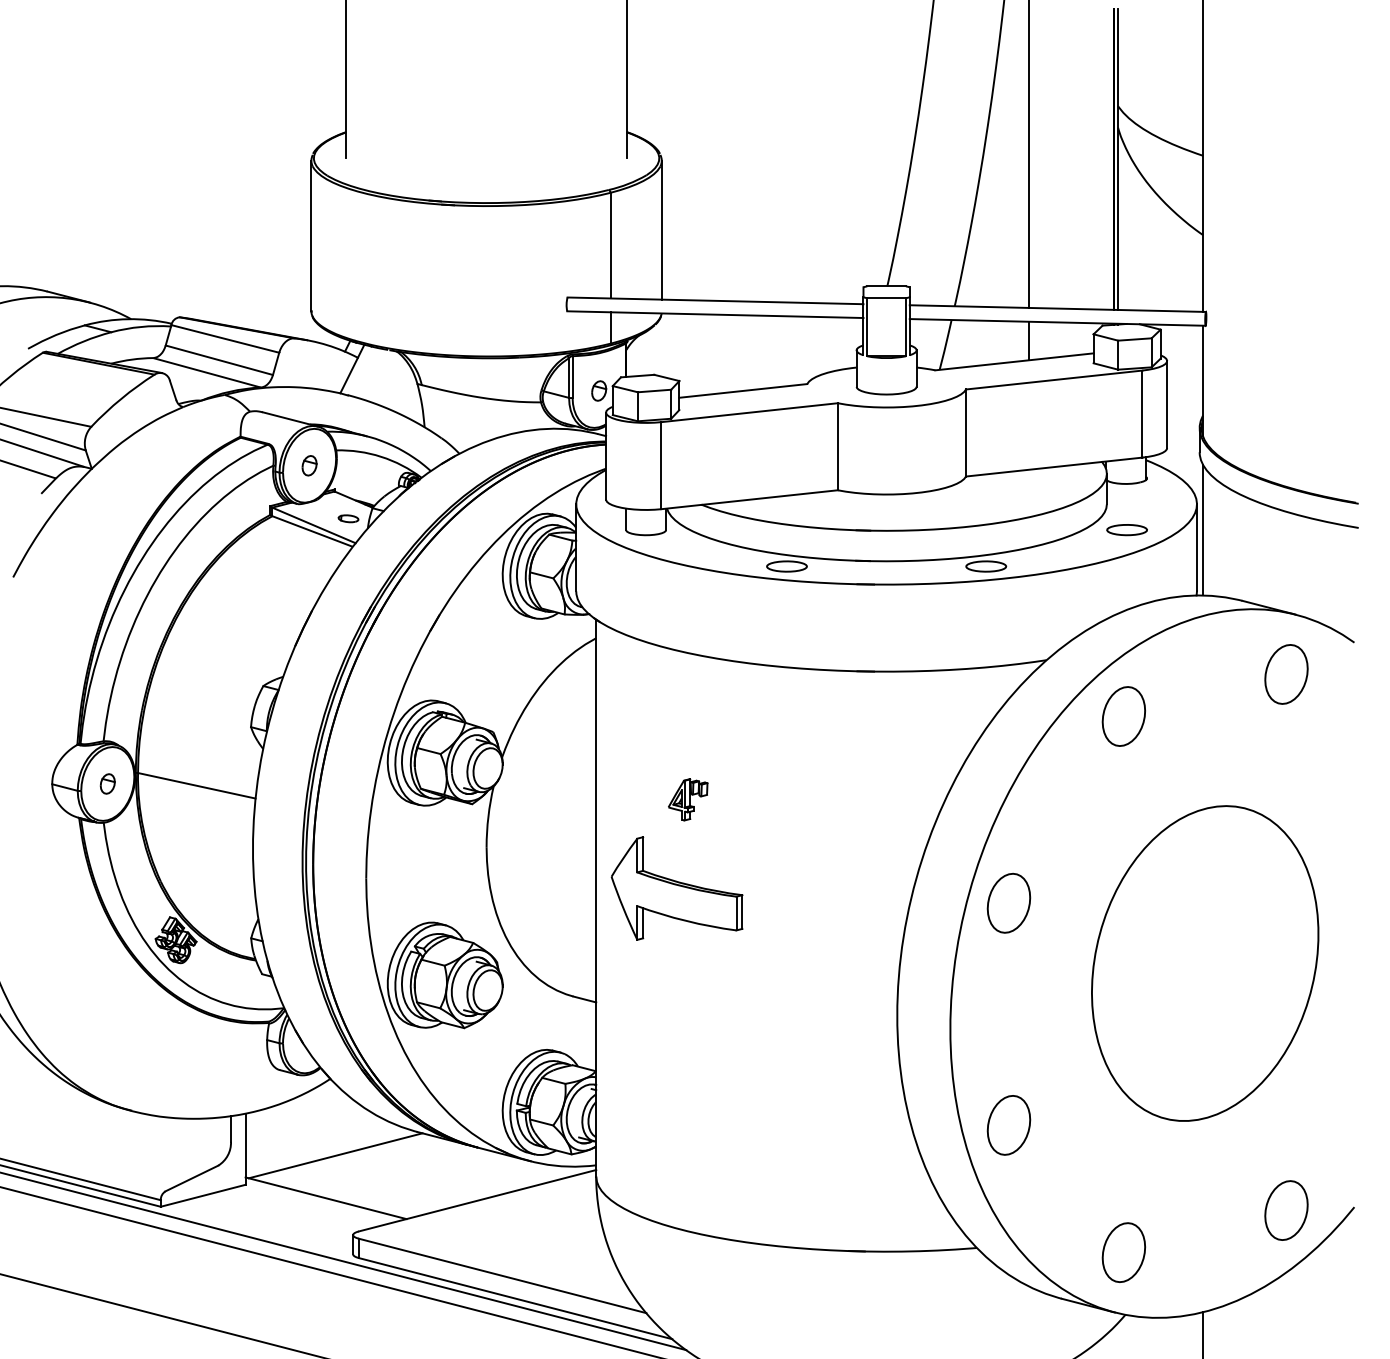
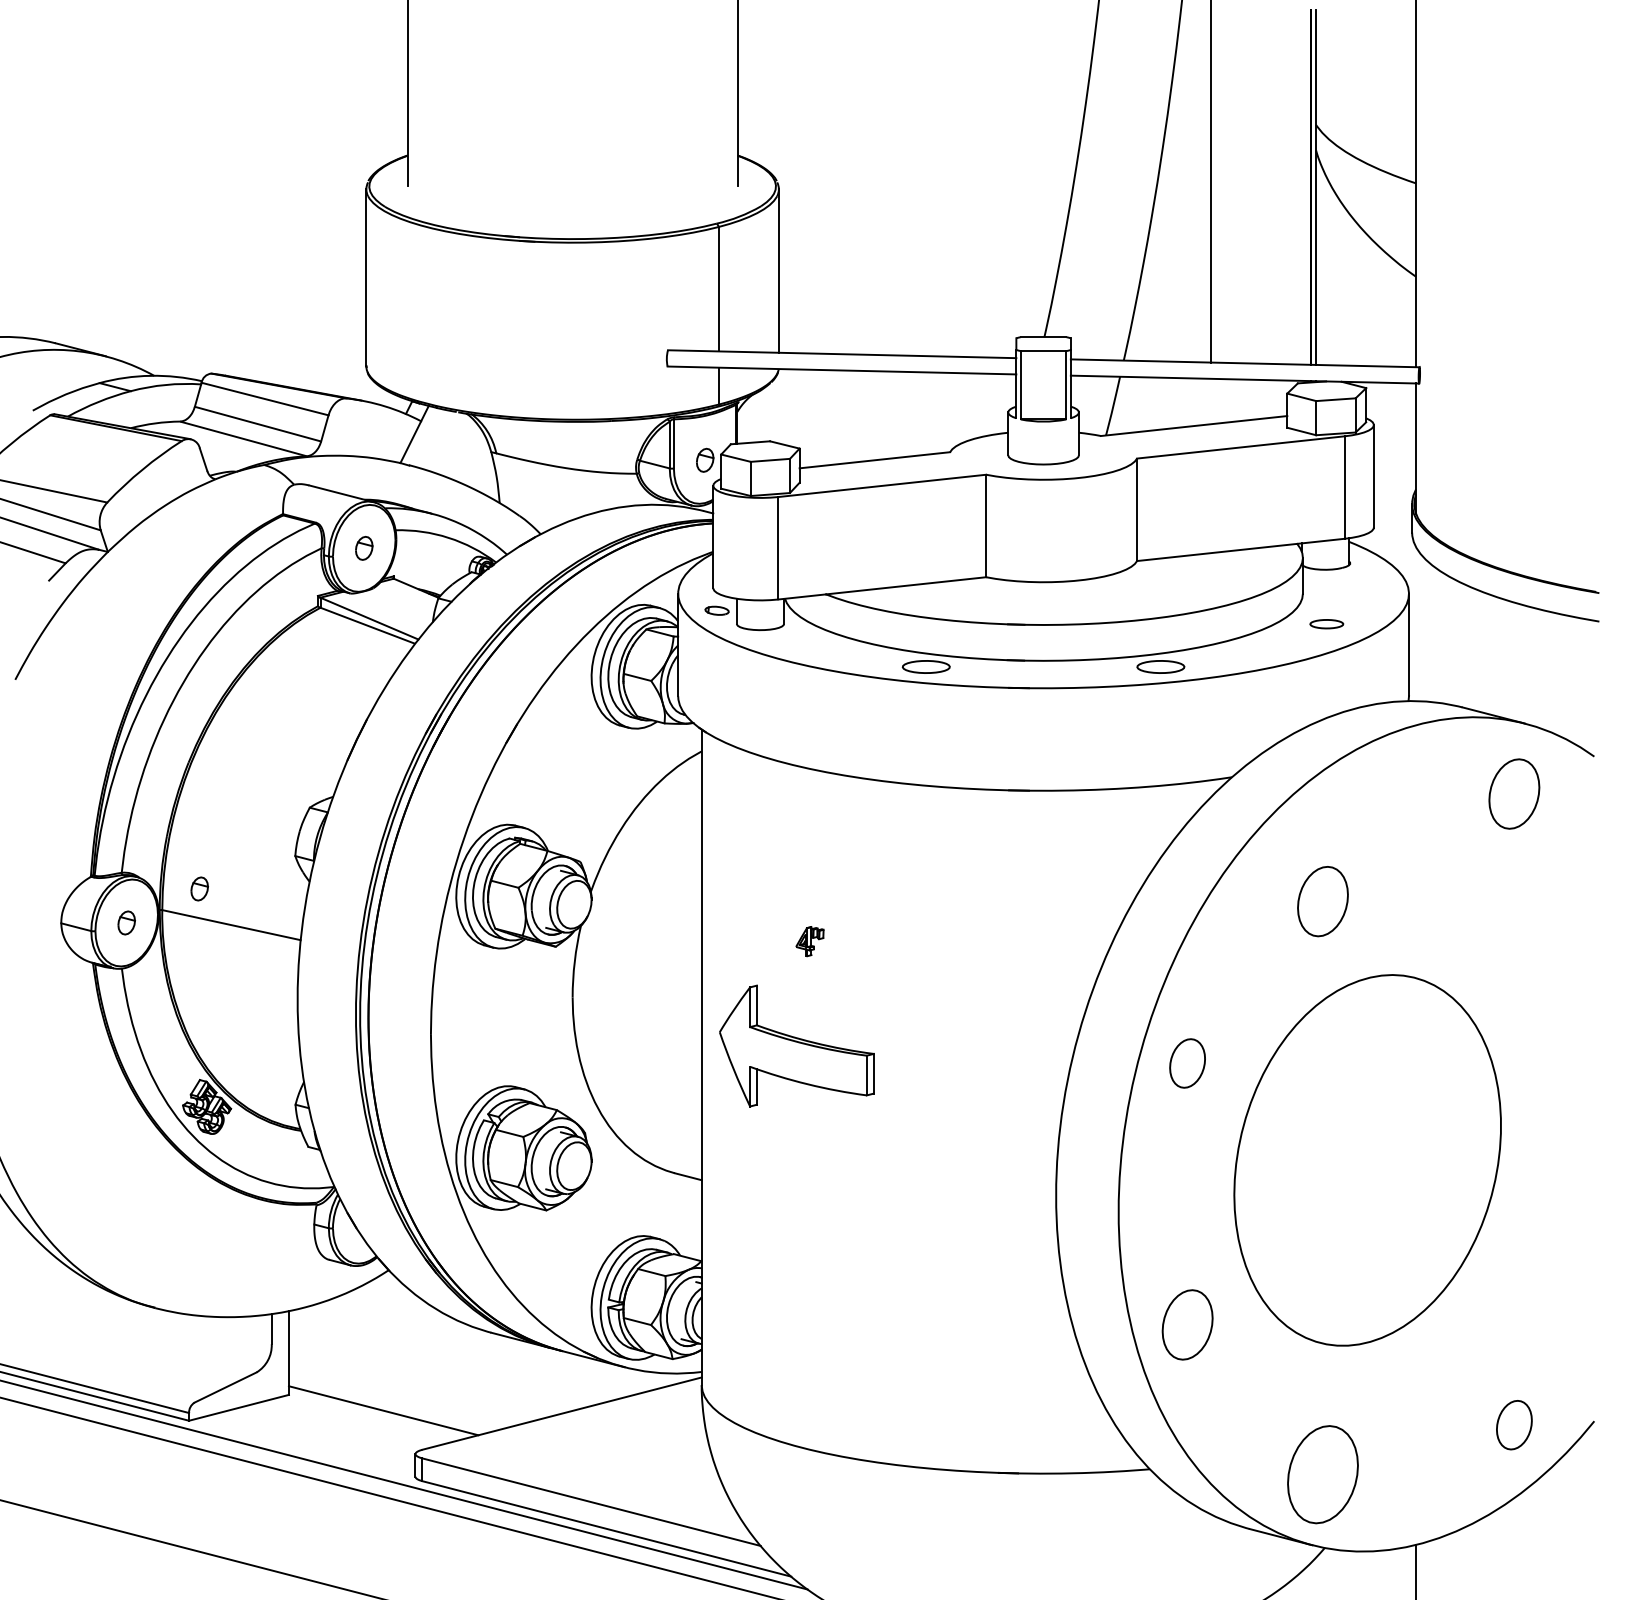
line: (1028, 341) -> (1210, 401), removed
part: (348, 518) -> (716, 610), moved
part: (1126, 530) -> (1326, 624), size x0.7
line: (1203, 530) -> (1416, 624), removed
part: (1123, 716) -> (1322, 901), moved
part: (169, 754) -> (199, 888), added
part: (687, 799) -> (809, 941), size x0.6
part: (1008, 903) -> (1187, 1063), size x0.7
part: (1205, 963) -> (1367, 1160), moved
line: (335, 1155) -> (394, 1360), removed
part: (1286, 1209) -> (1514, 1424), size x0.7
part: (1123, 1252) -> (1322, 1474), size x1.4

